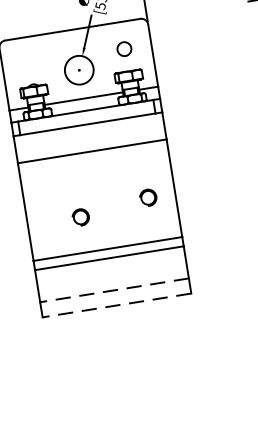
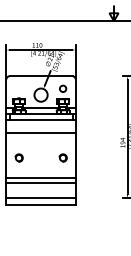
part: (79, 216) -> (18, 157), moved
line: (115, 289) -> (41, 197), dashed -> solid
line: (117, 305) -> (41, 204), dashed -> solid

